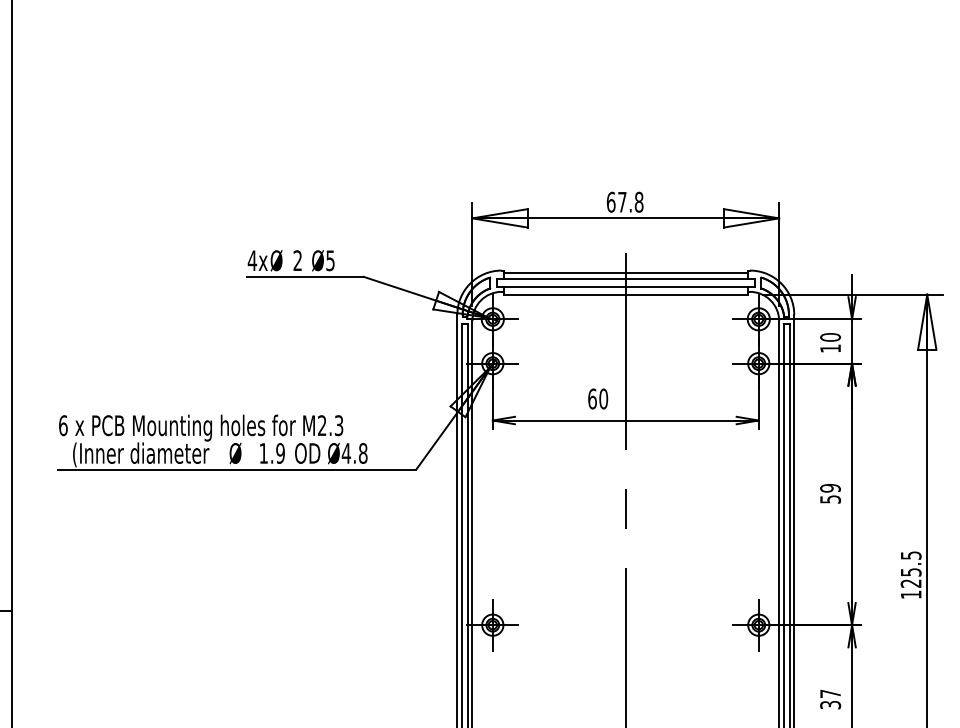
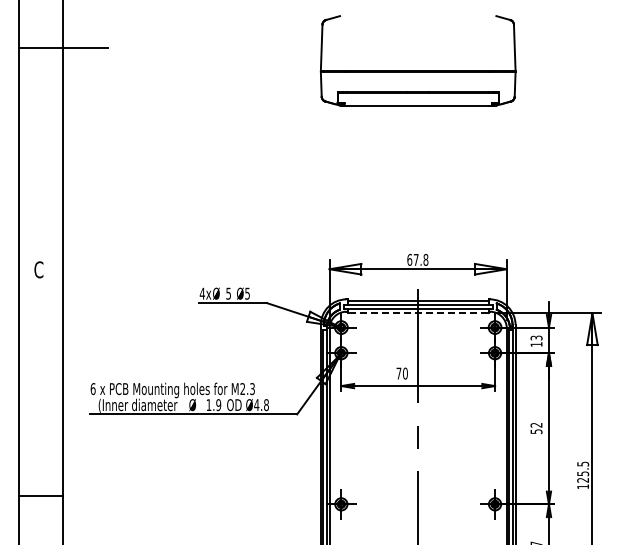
text: (297, 260) -> (228, 293), 2 -> 5
line: (624, 294) -> (417, 313), solid -> dashed
text: (830, 336) -> (536, 337), 10 -> 13
text: (591, 398) -> (398, 373), 60 -> 70
text: (830, 487) -> (536, 424), 59 -> 52

